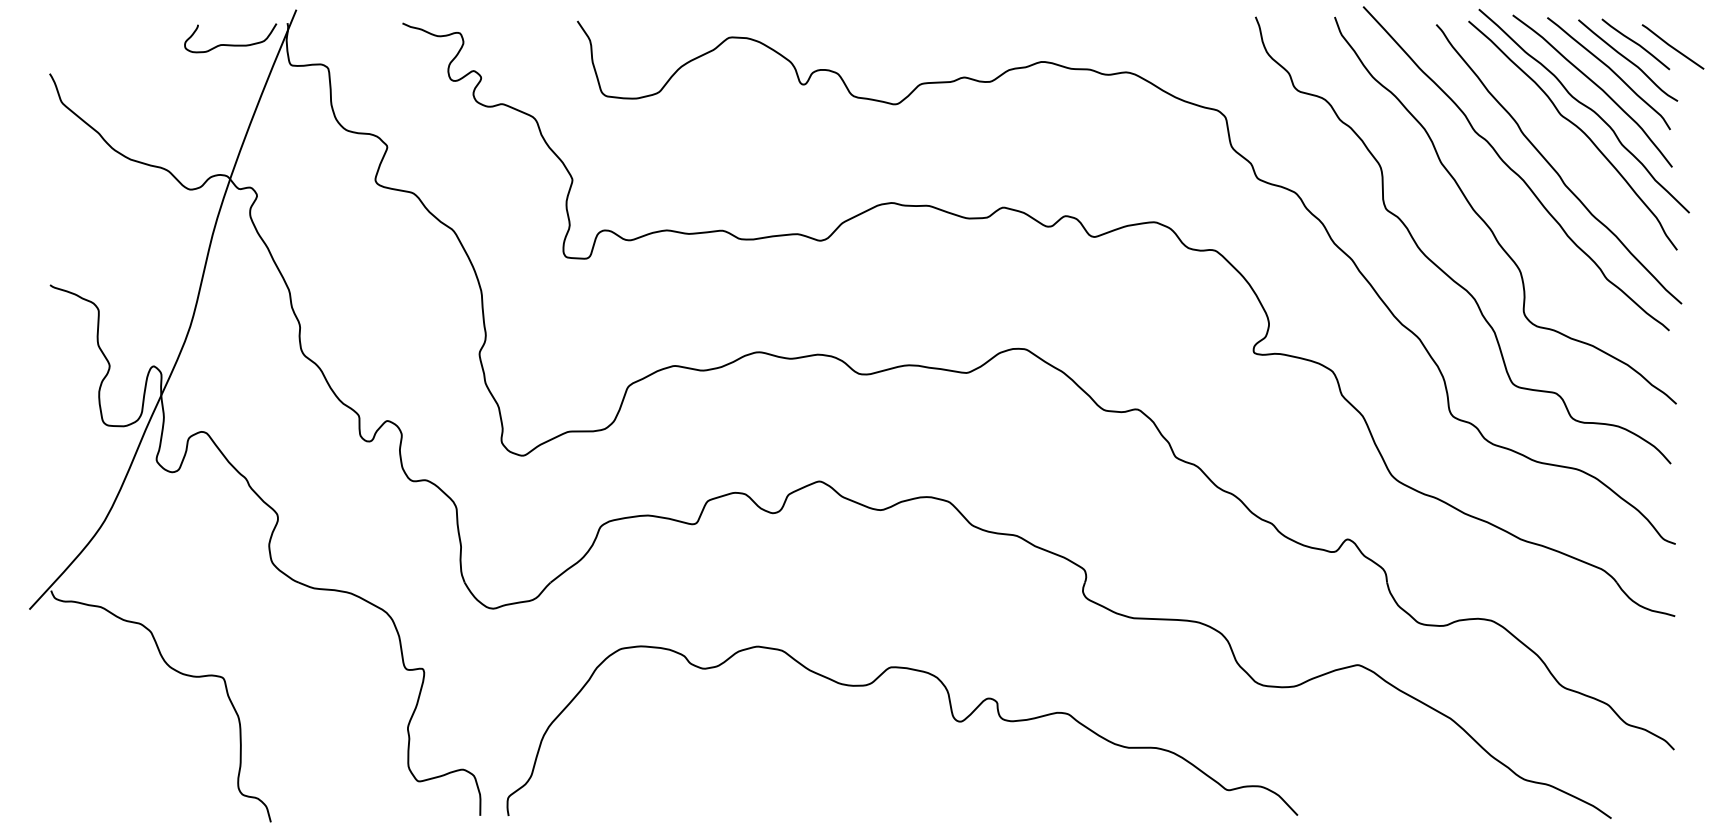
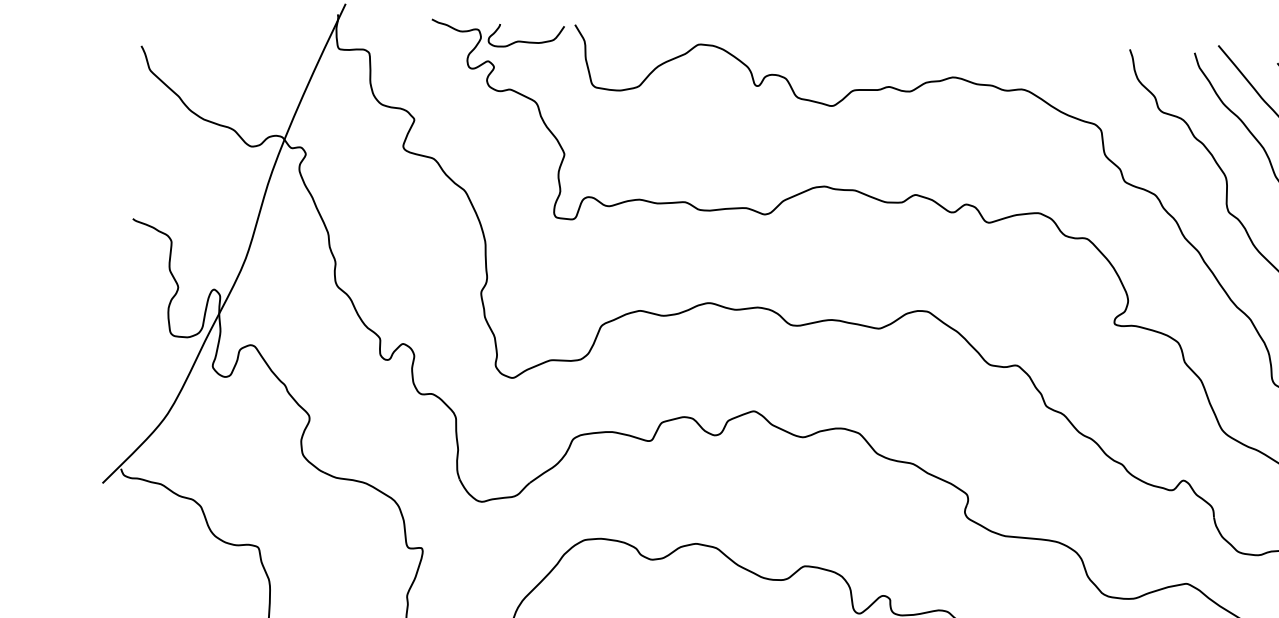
curve: (230, 44) -> (525, 41), moved

